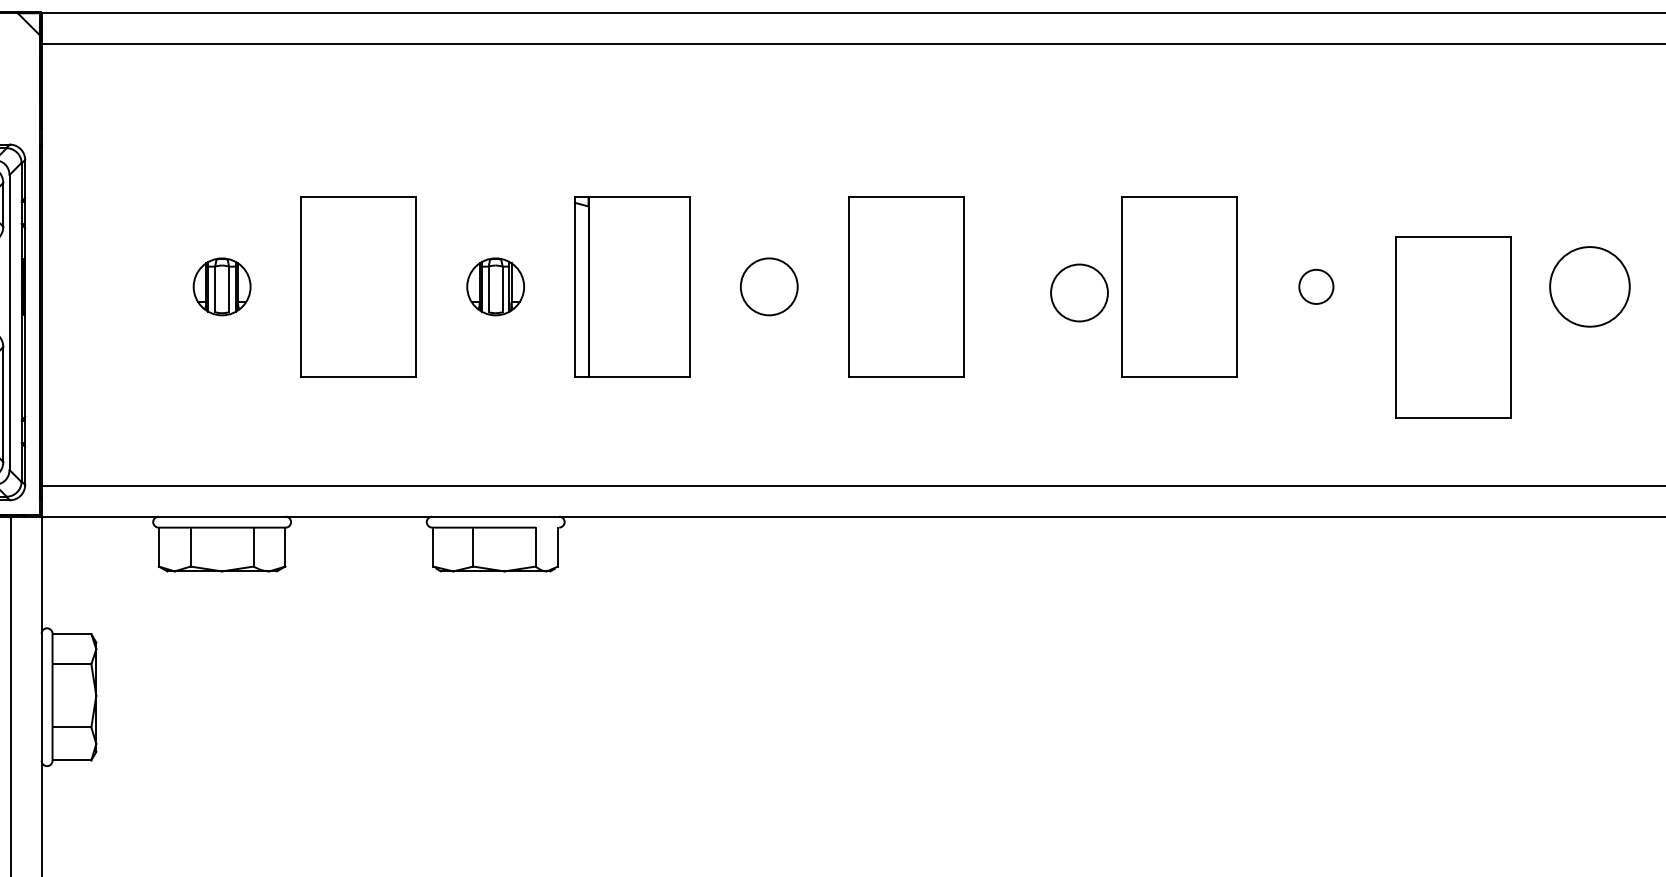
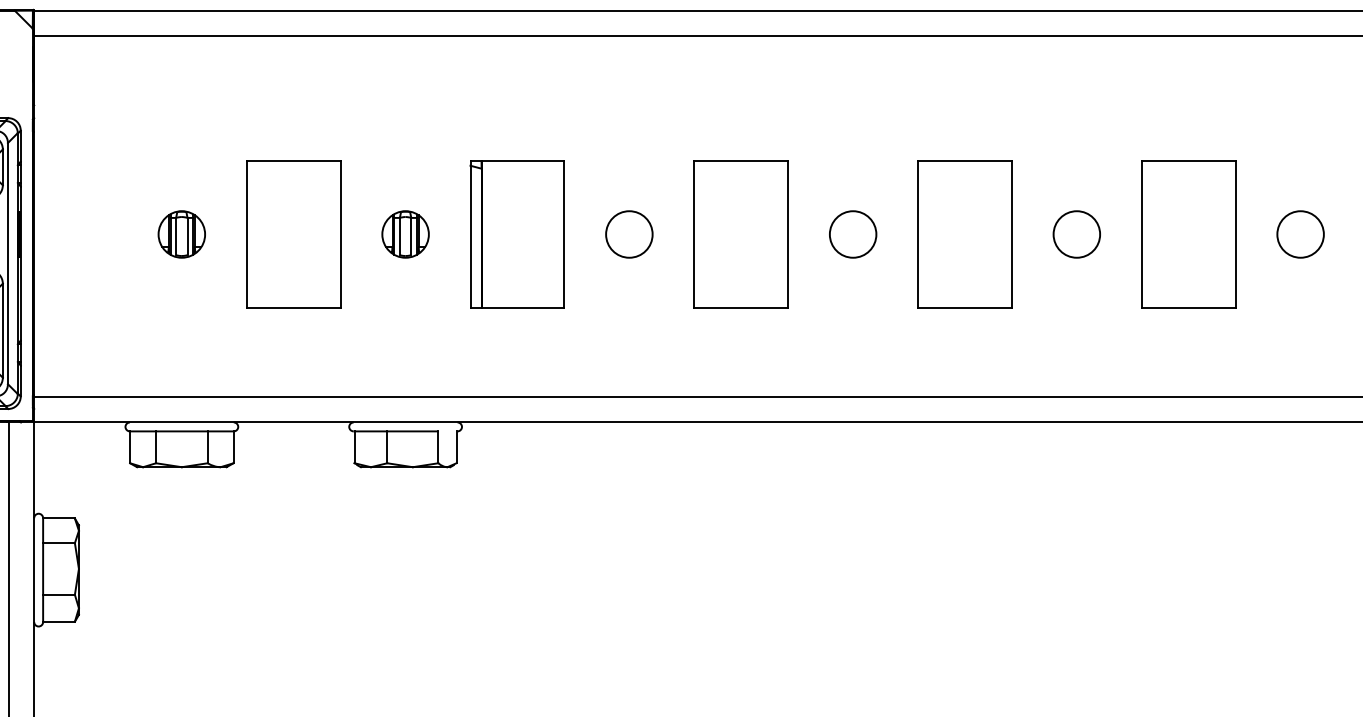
circle: (1315, 286) -> (1076, 234), size x1.67
circle: (1589, 286) -> (1300, 234), size x0.71
circle: (1079, 293) -> (853, 234), moved
part: (1452, 327) -> (1188, 234), moved

